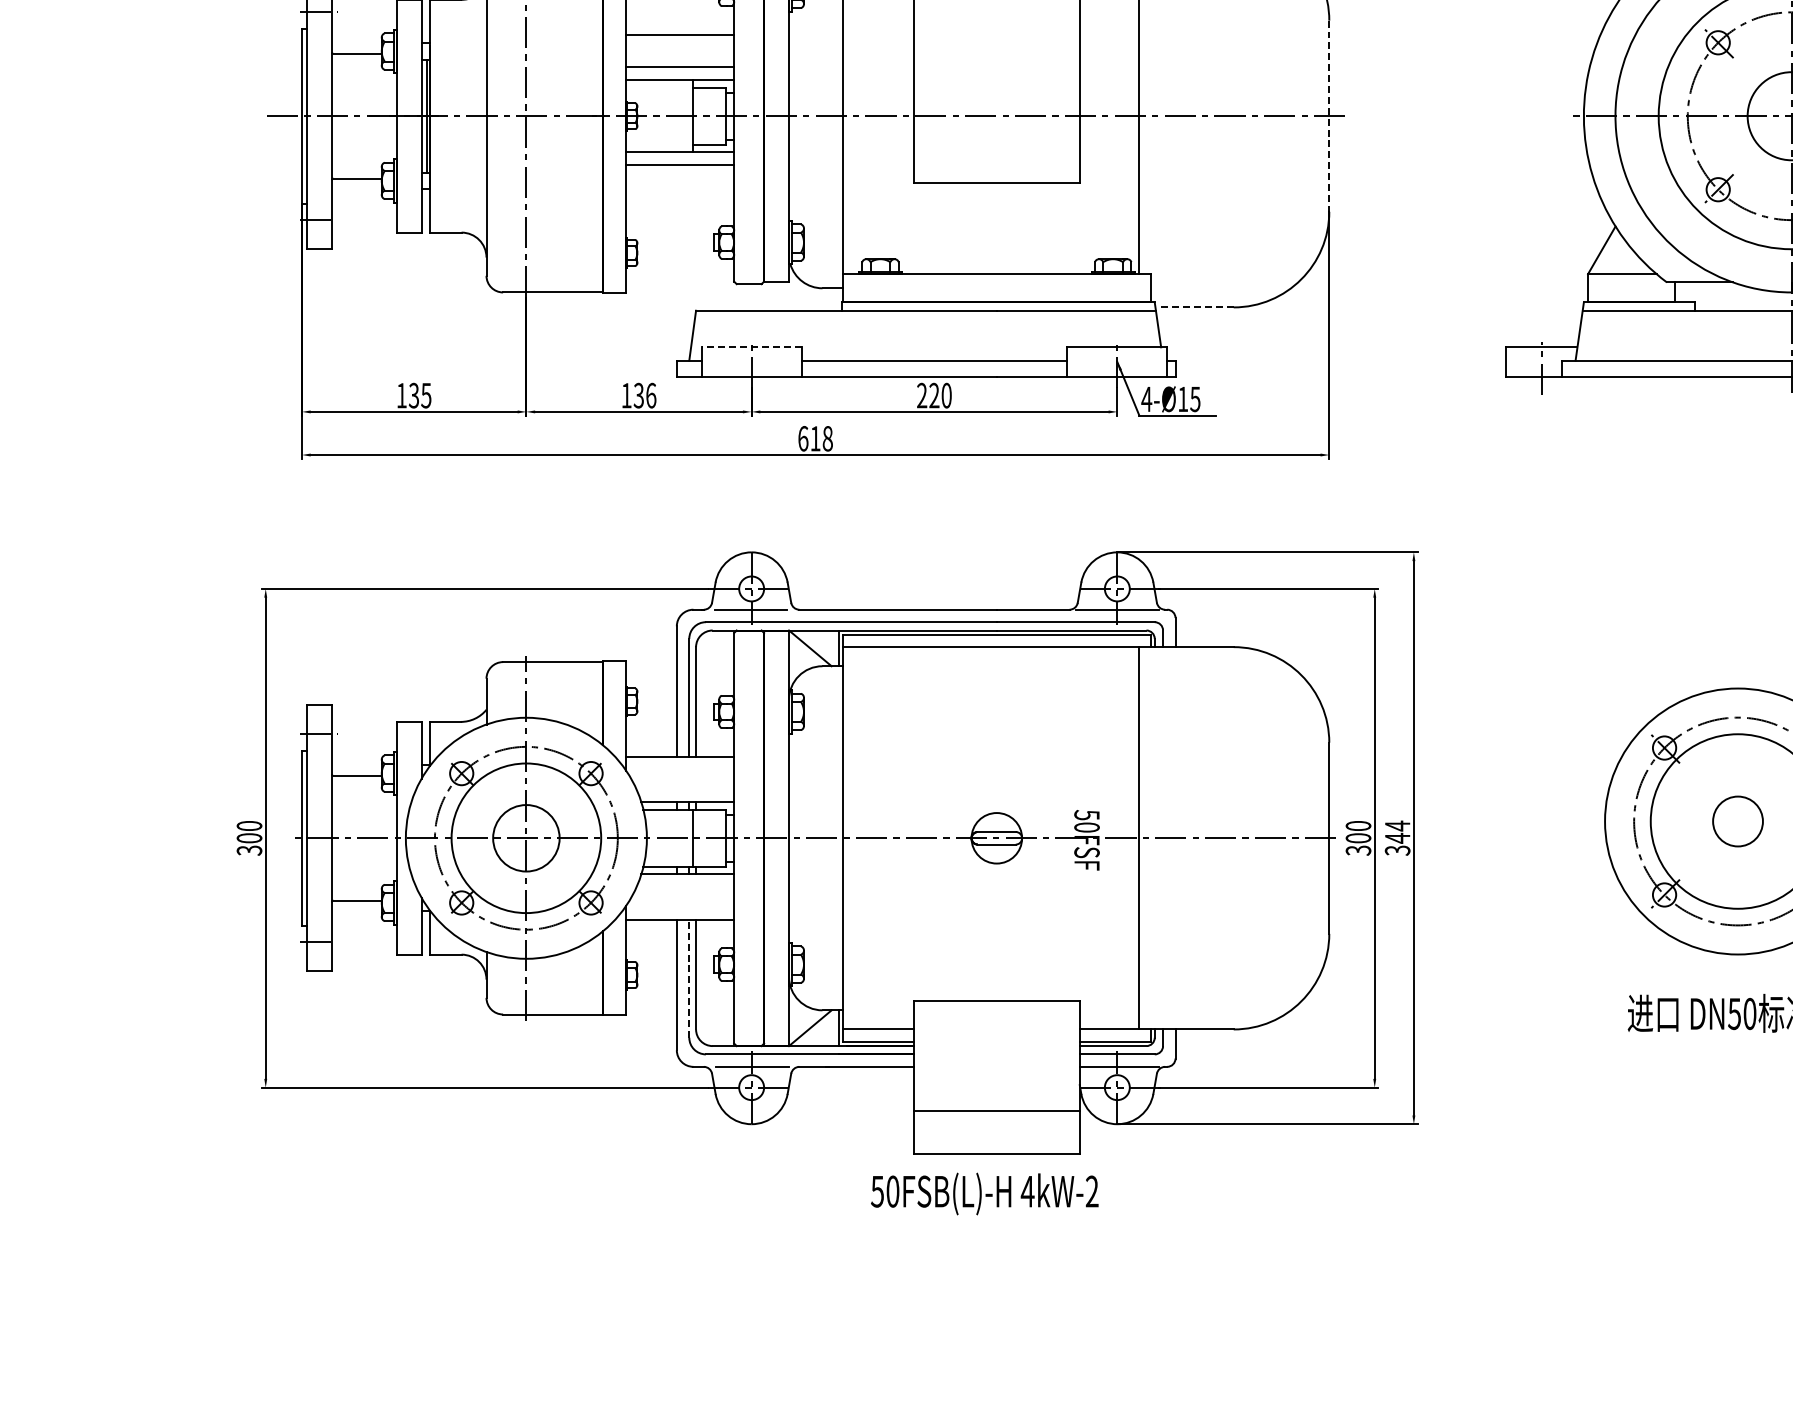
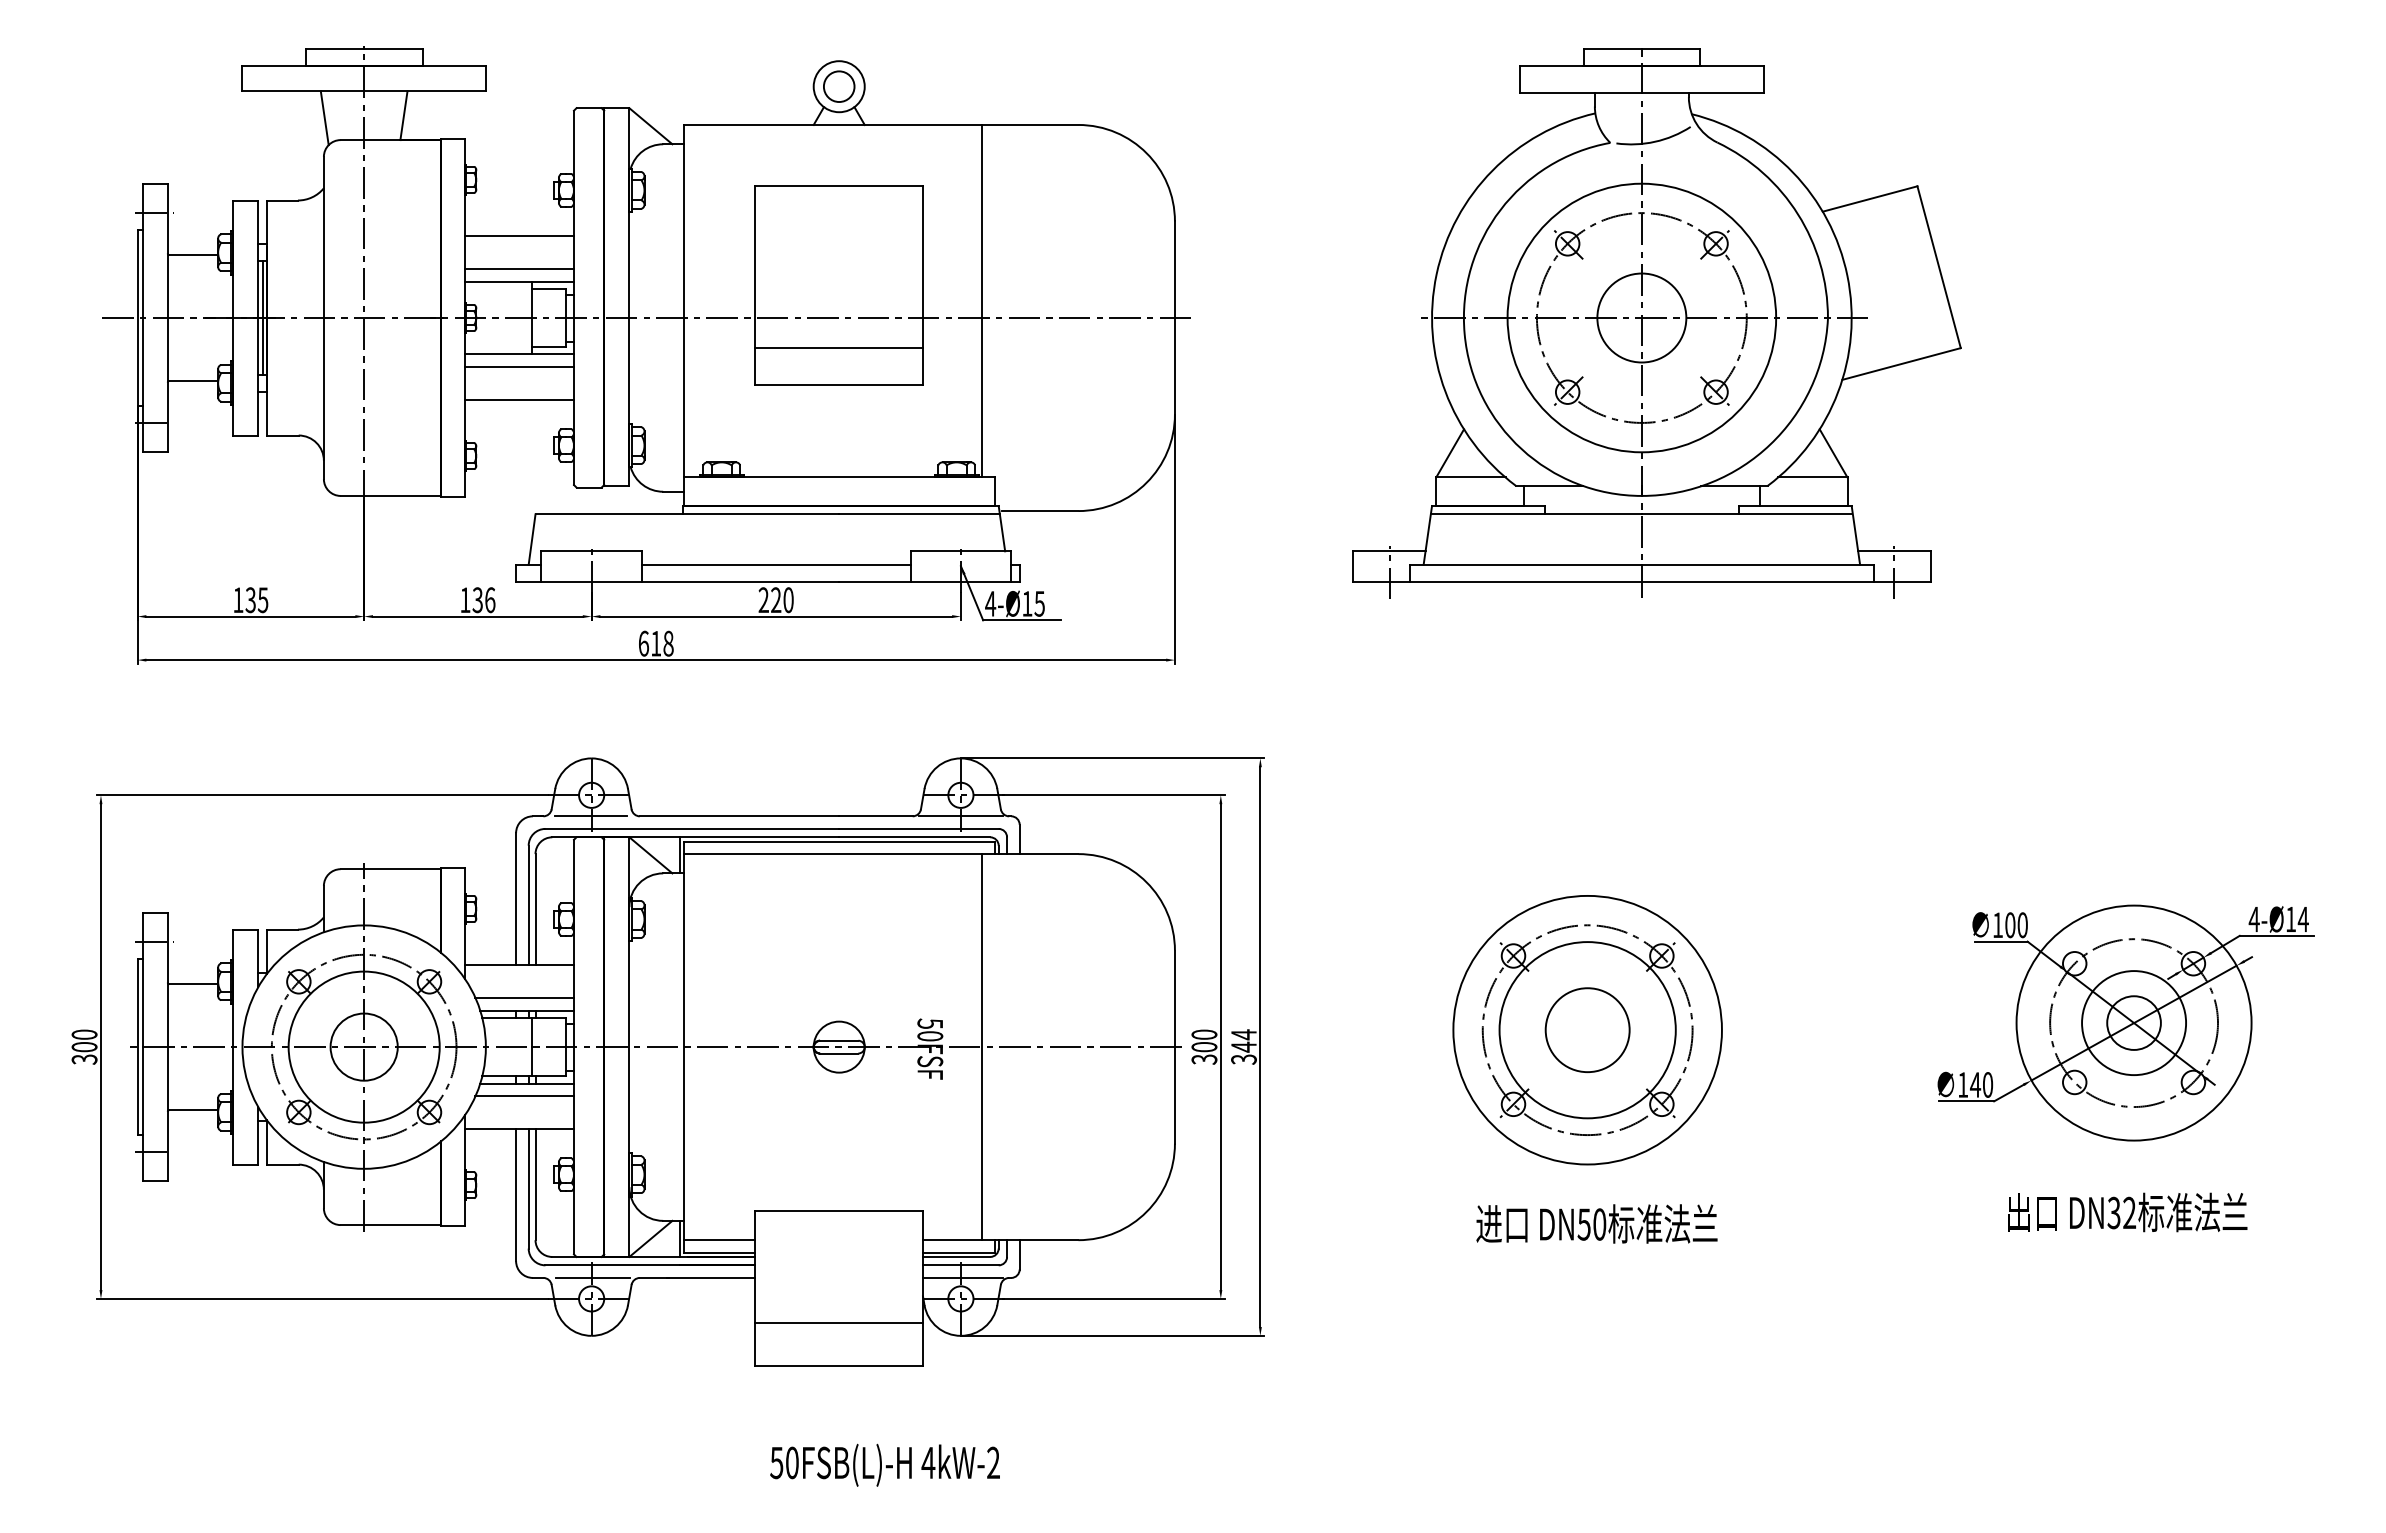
line: (1328, 116) -> (1174, 318), dashed -> solid
line: (996, 146) -> (838, 348), added
line: (680, 197) -> (519, 400), added
line: (1195, 307) -> (1039, 511), dashed -> solid
line: (751, 347) -> (591, 551), dashed -> solid
line: (685, 789) -> (524, 997), added
circle: (1737, 821) -> (1587, 1030), size x1.67
line: (685, 887) -> (524, 1096), added
line: (689, 978) -> (528, 1188), dashed -> solid
text: (984, 1193) -> (884, 1464), moved

